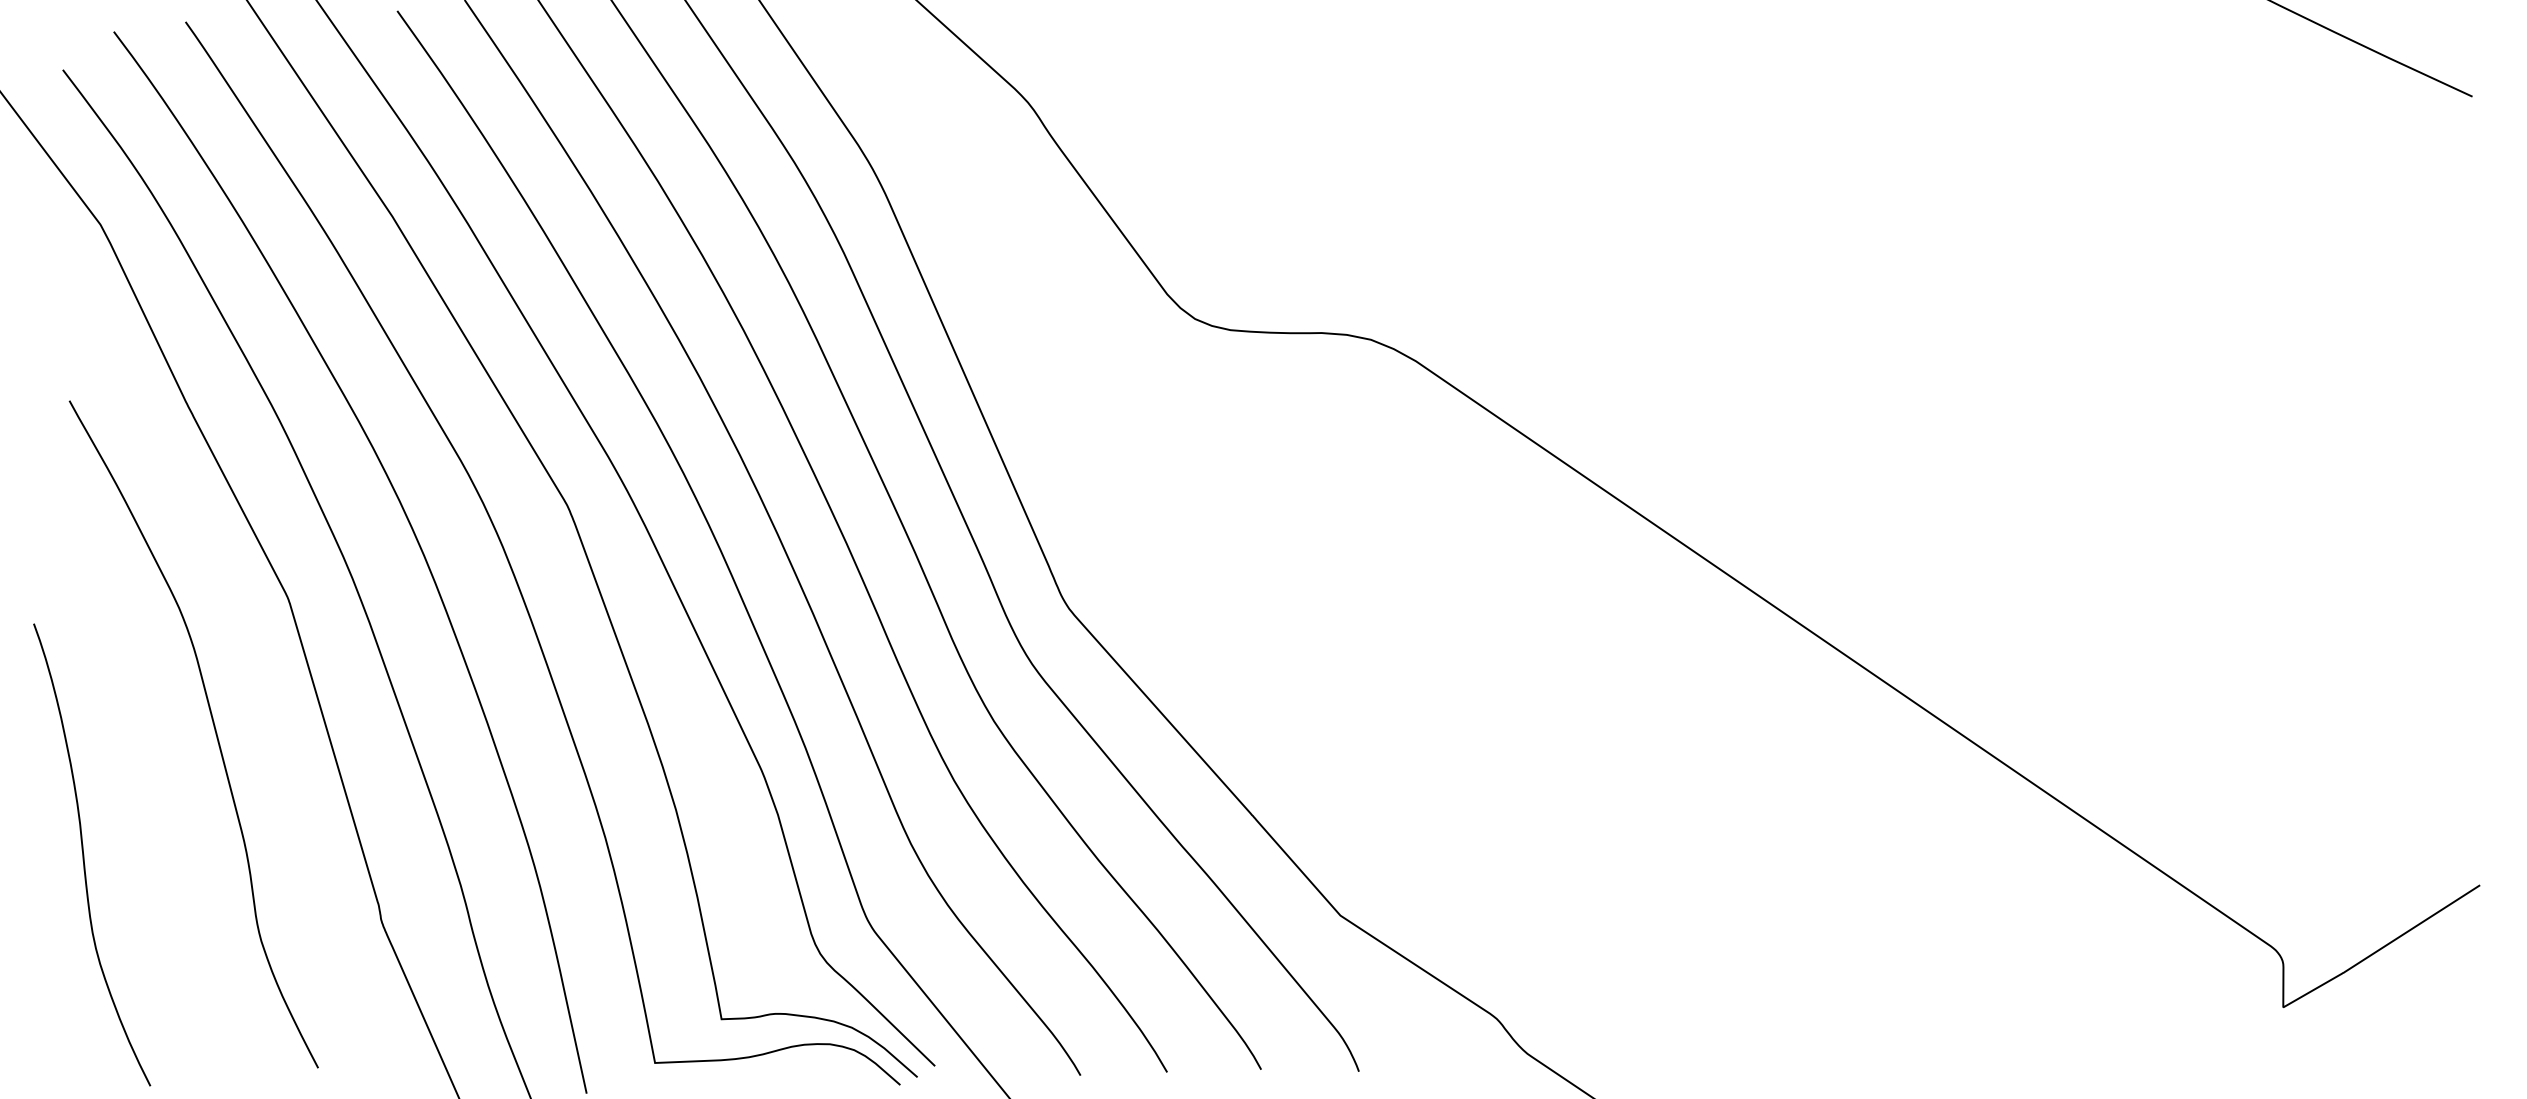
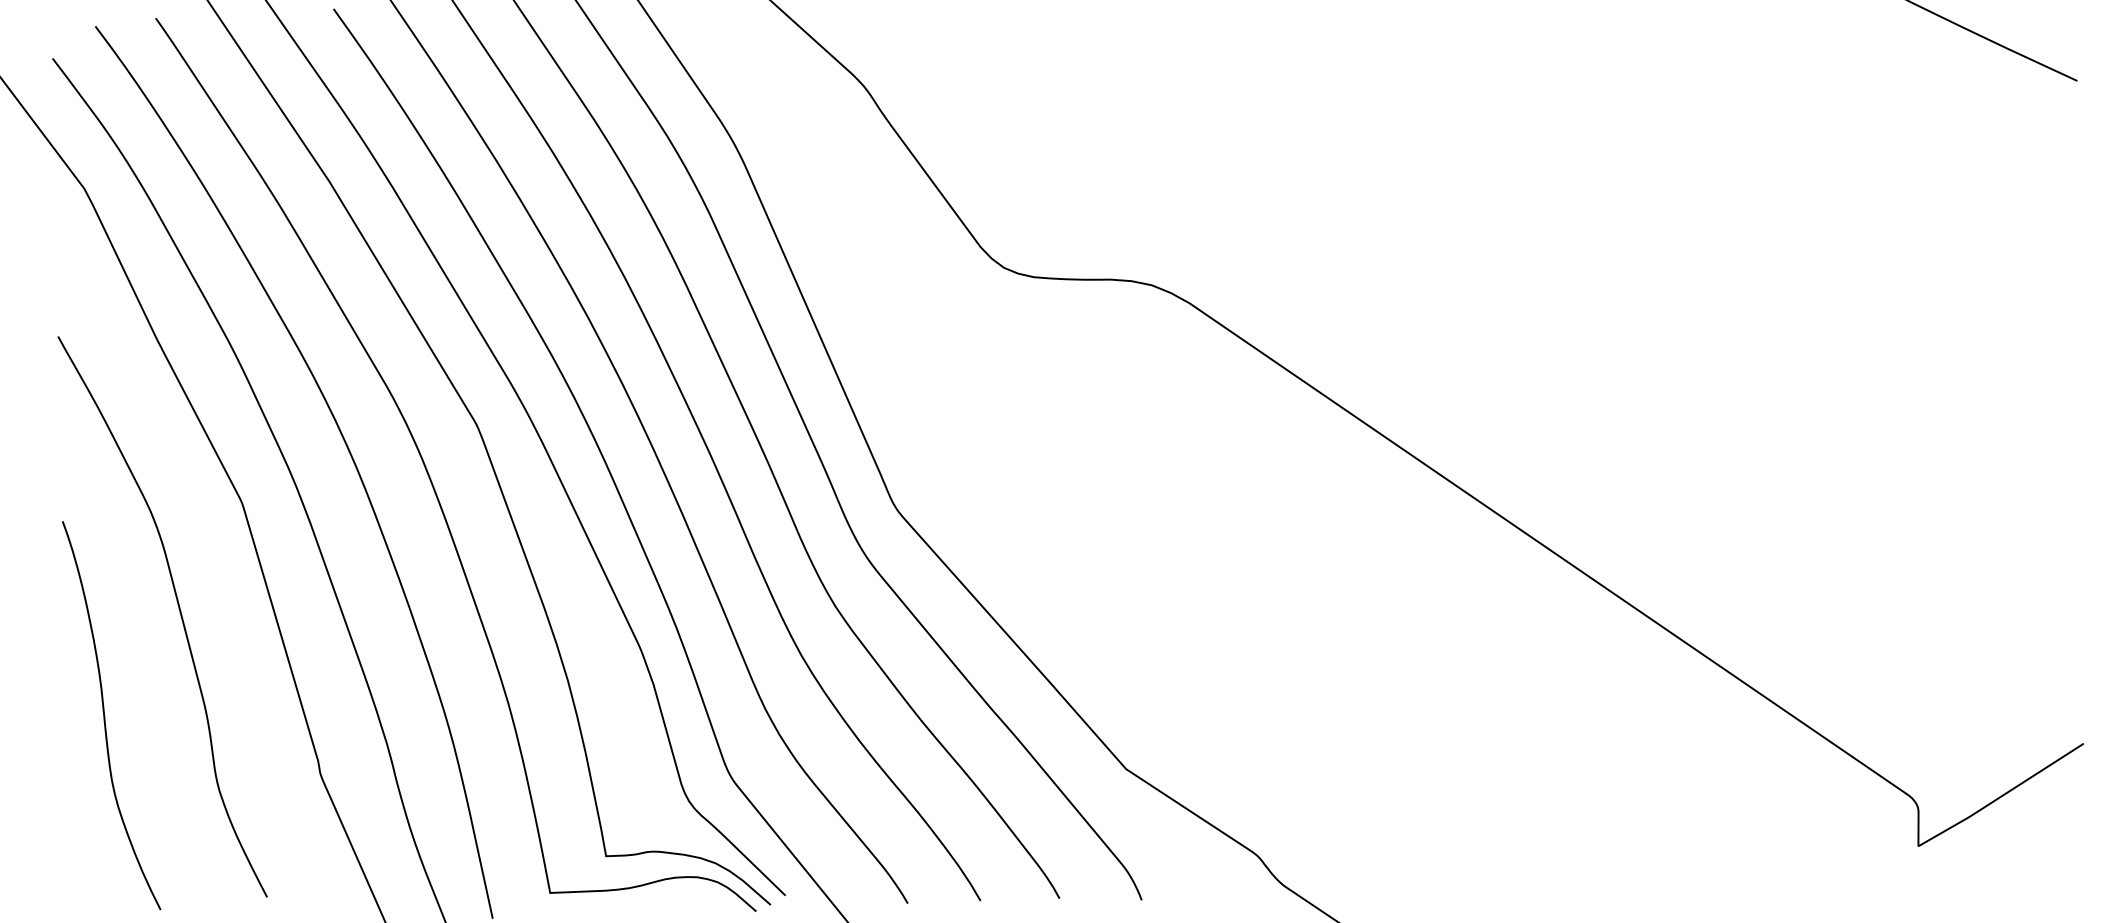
curve: (84, 854) -> (105, 715), moved

